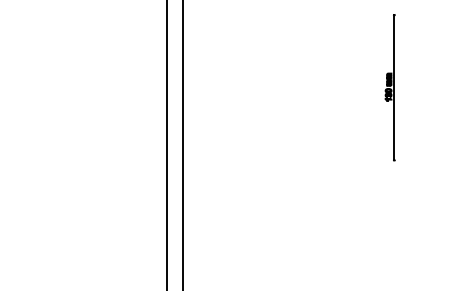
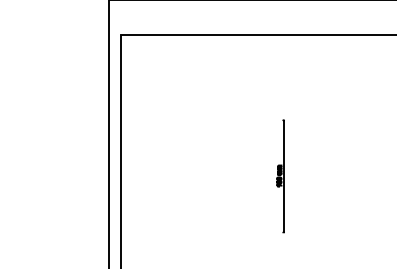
part: (390, 87) -> (280, 176), moved

